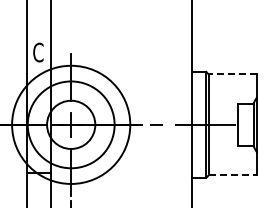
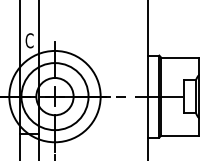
line: (232, 74) -> (179, 57), dashed -> solid
line: (233, 175) -> (180, 135), dashed -> solid

